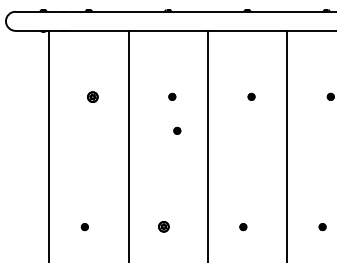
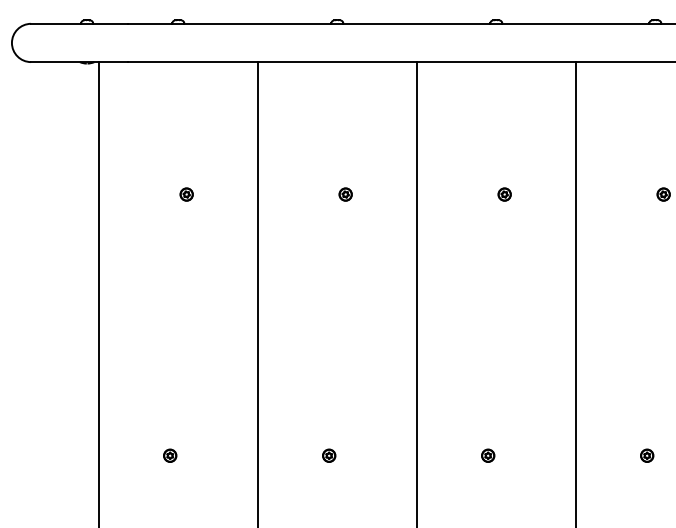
part: (93, 96) -> (187, 193), size x0.62
part: (177, 130) -> (356, 261), removed
part: (164, 227) -> (329, 456), size x0.62

